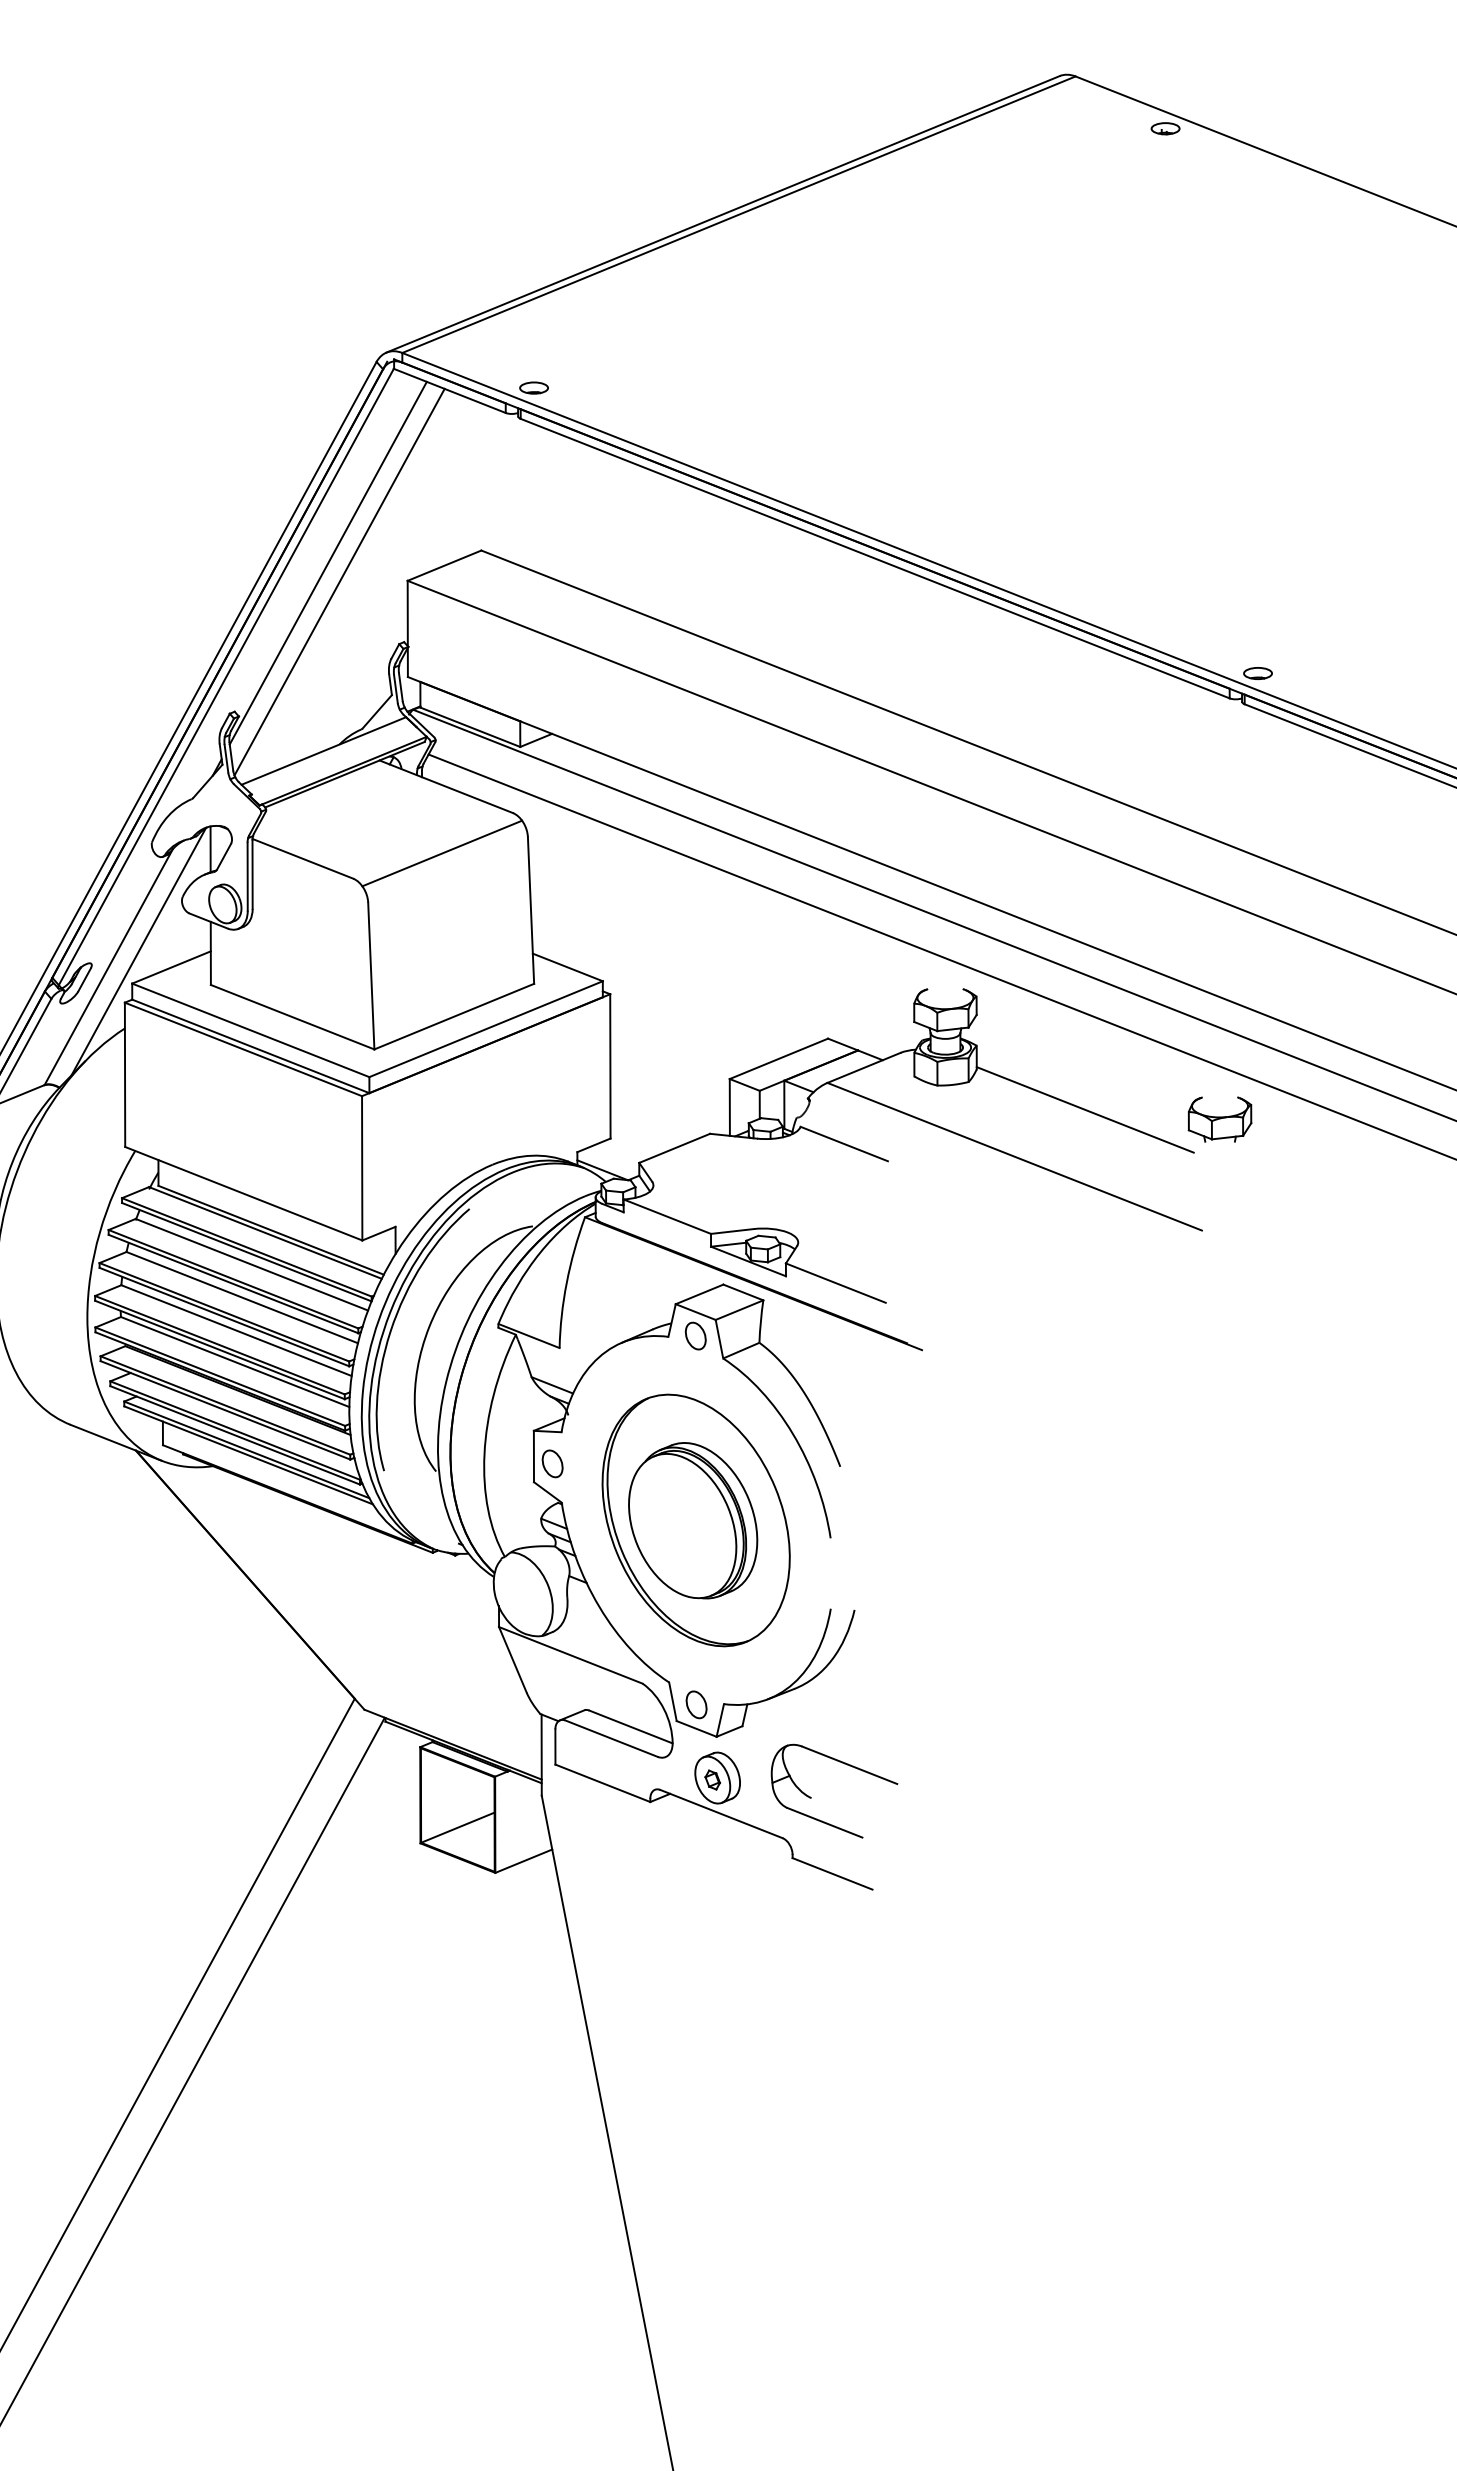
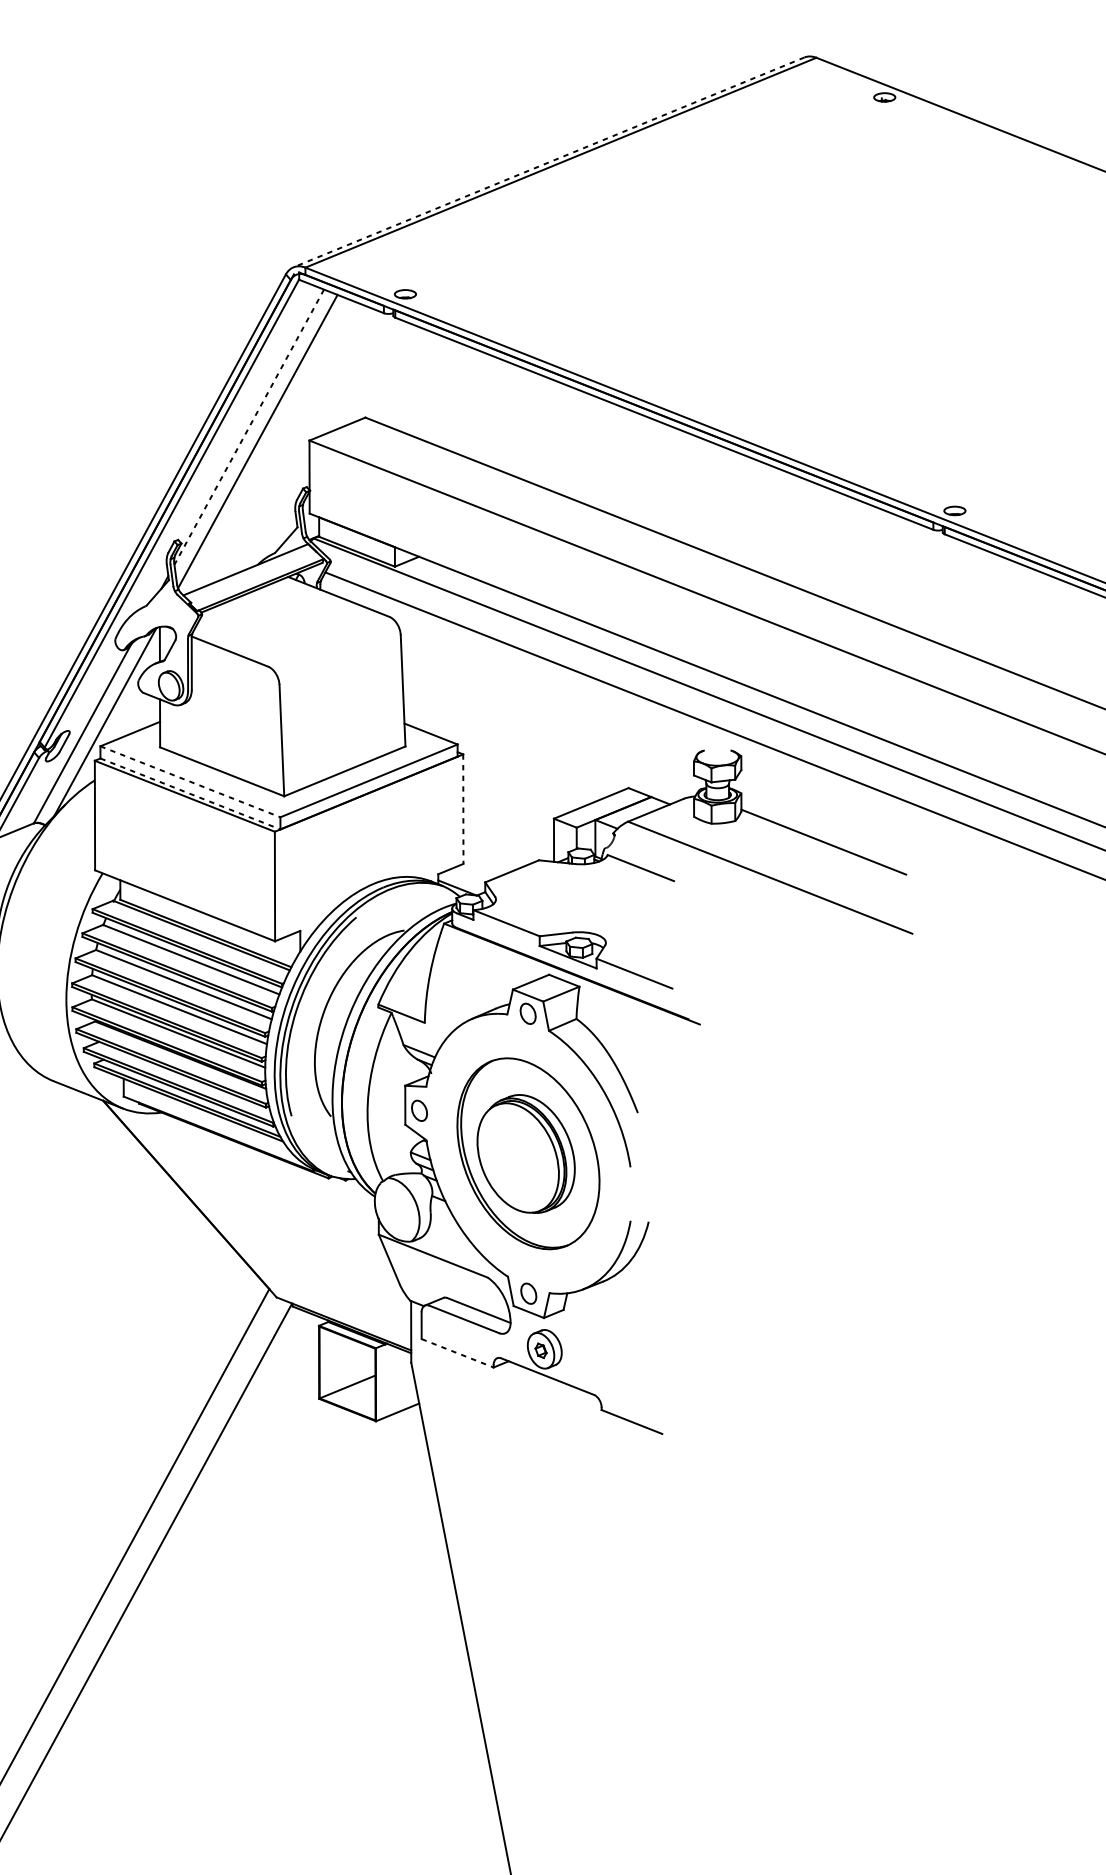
line: (723, 214) -> (549, 162), solid -> dashed
line: (328, 563) -> (249, 427), solid -> dashed
line: (442, 853) -> (335, 647), removed
line: (251, 1030) -> (190, 781), solid -> dashed
line: (251, 1046) -> (190, 794), solid -> dashed
line: (610, 1066) -> (463, 809), solid -> dashed
part: (1219, 1119) -> (925, 849), removed
line: (602, 1783) -> (457, 1353), solid -> dashed
part: (811, 1797) -> (615, 1364), removed

